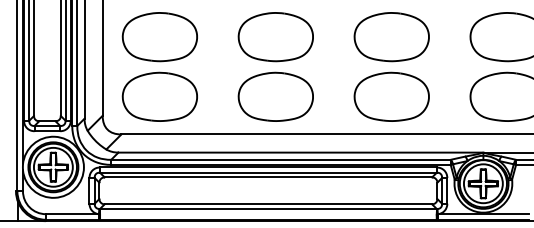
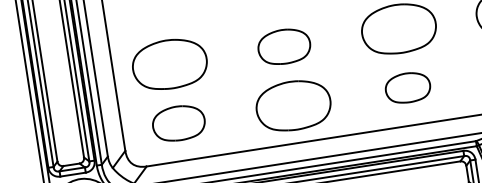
part: (275, 37) -> (284, 47), size x0.7
part: (159, 96) -> (178, 123), size x0.7
part: (391, 96) -> (407, 87), size x0.6

